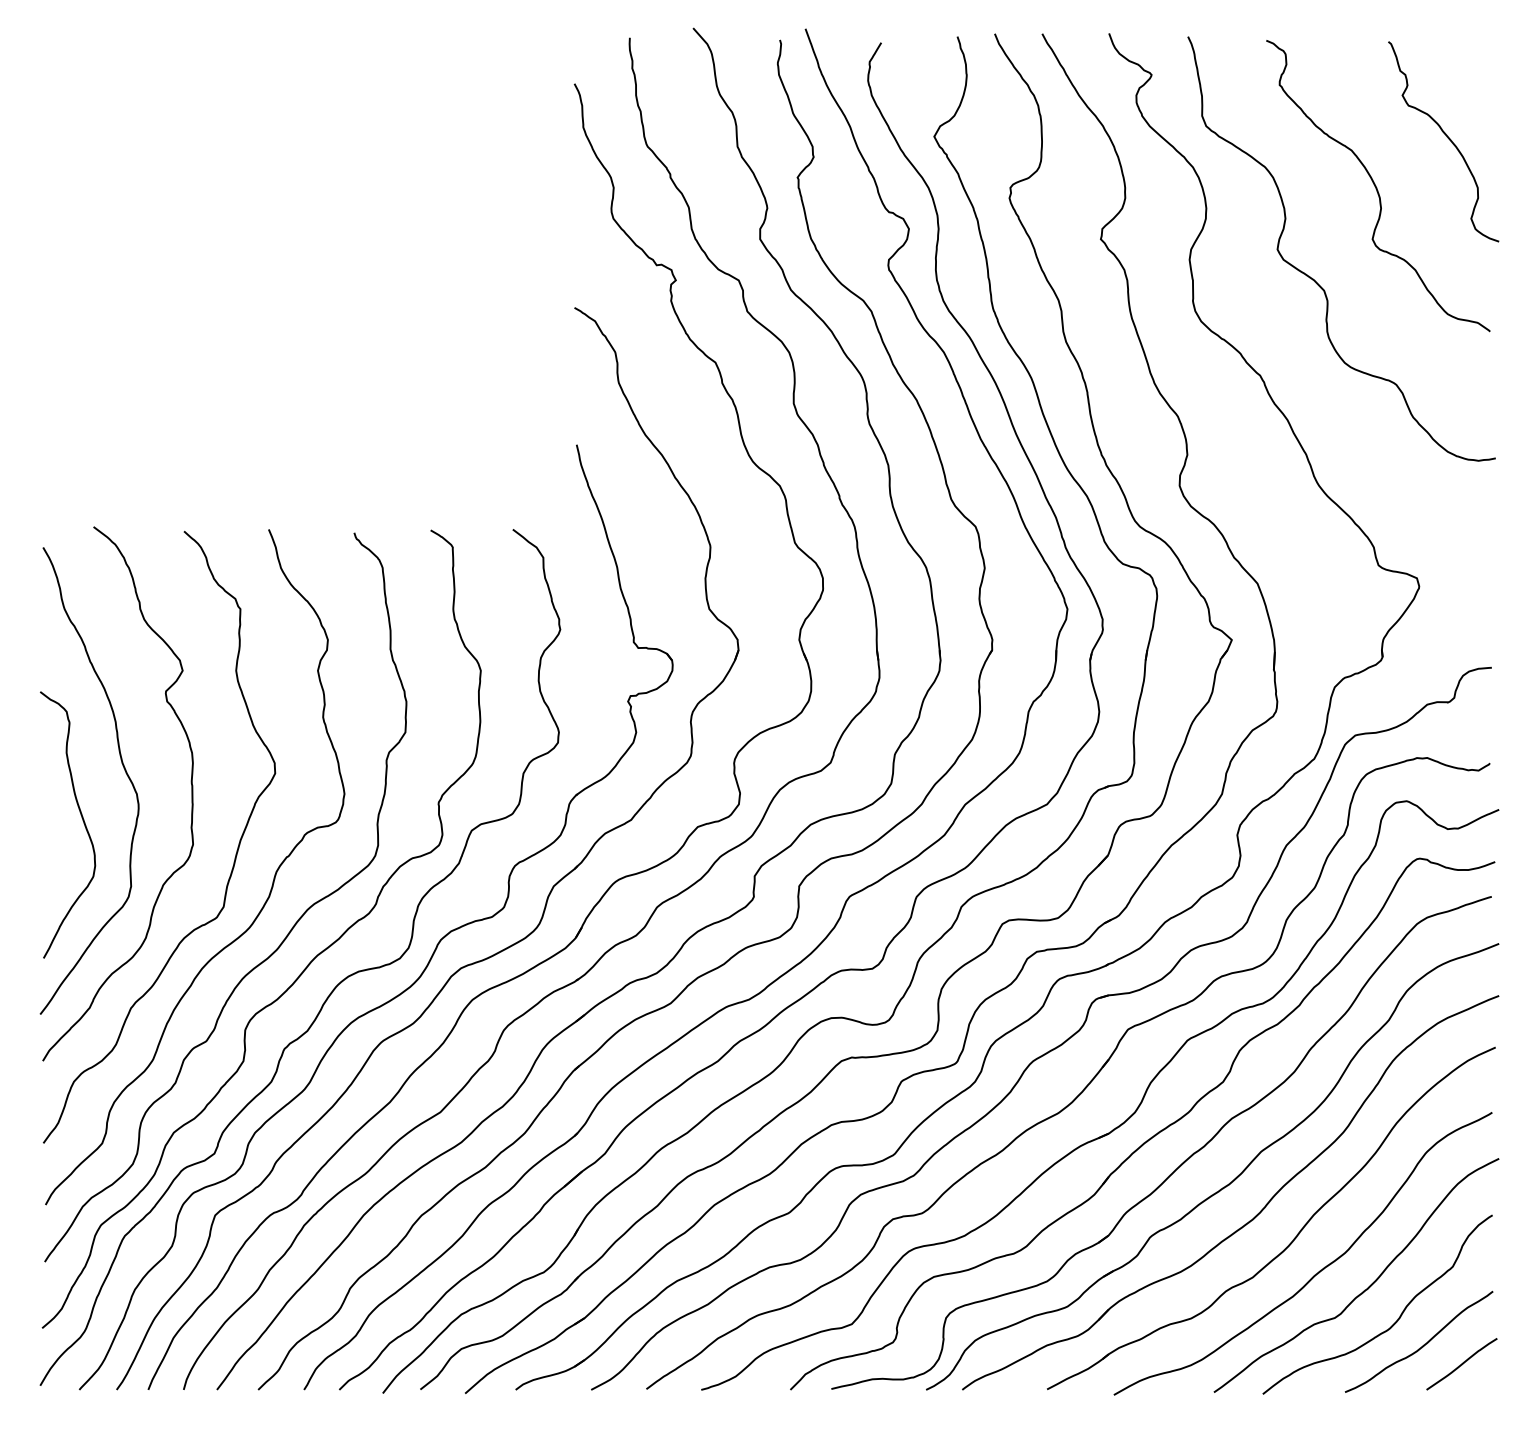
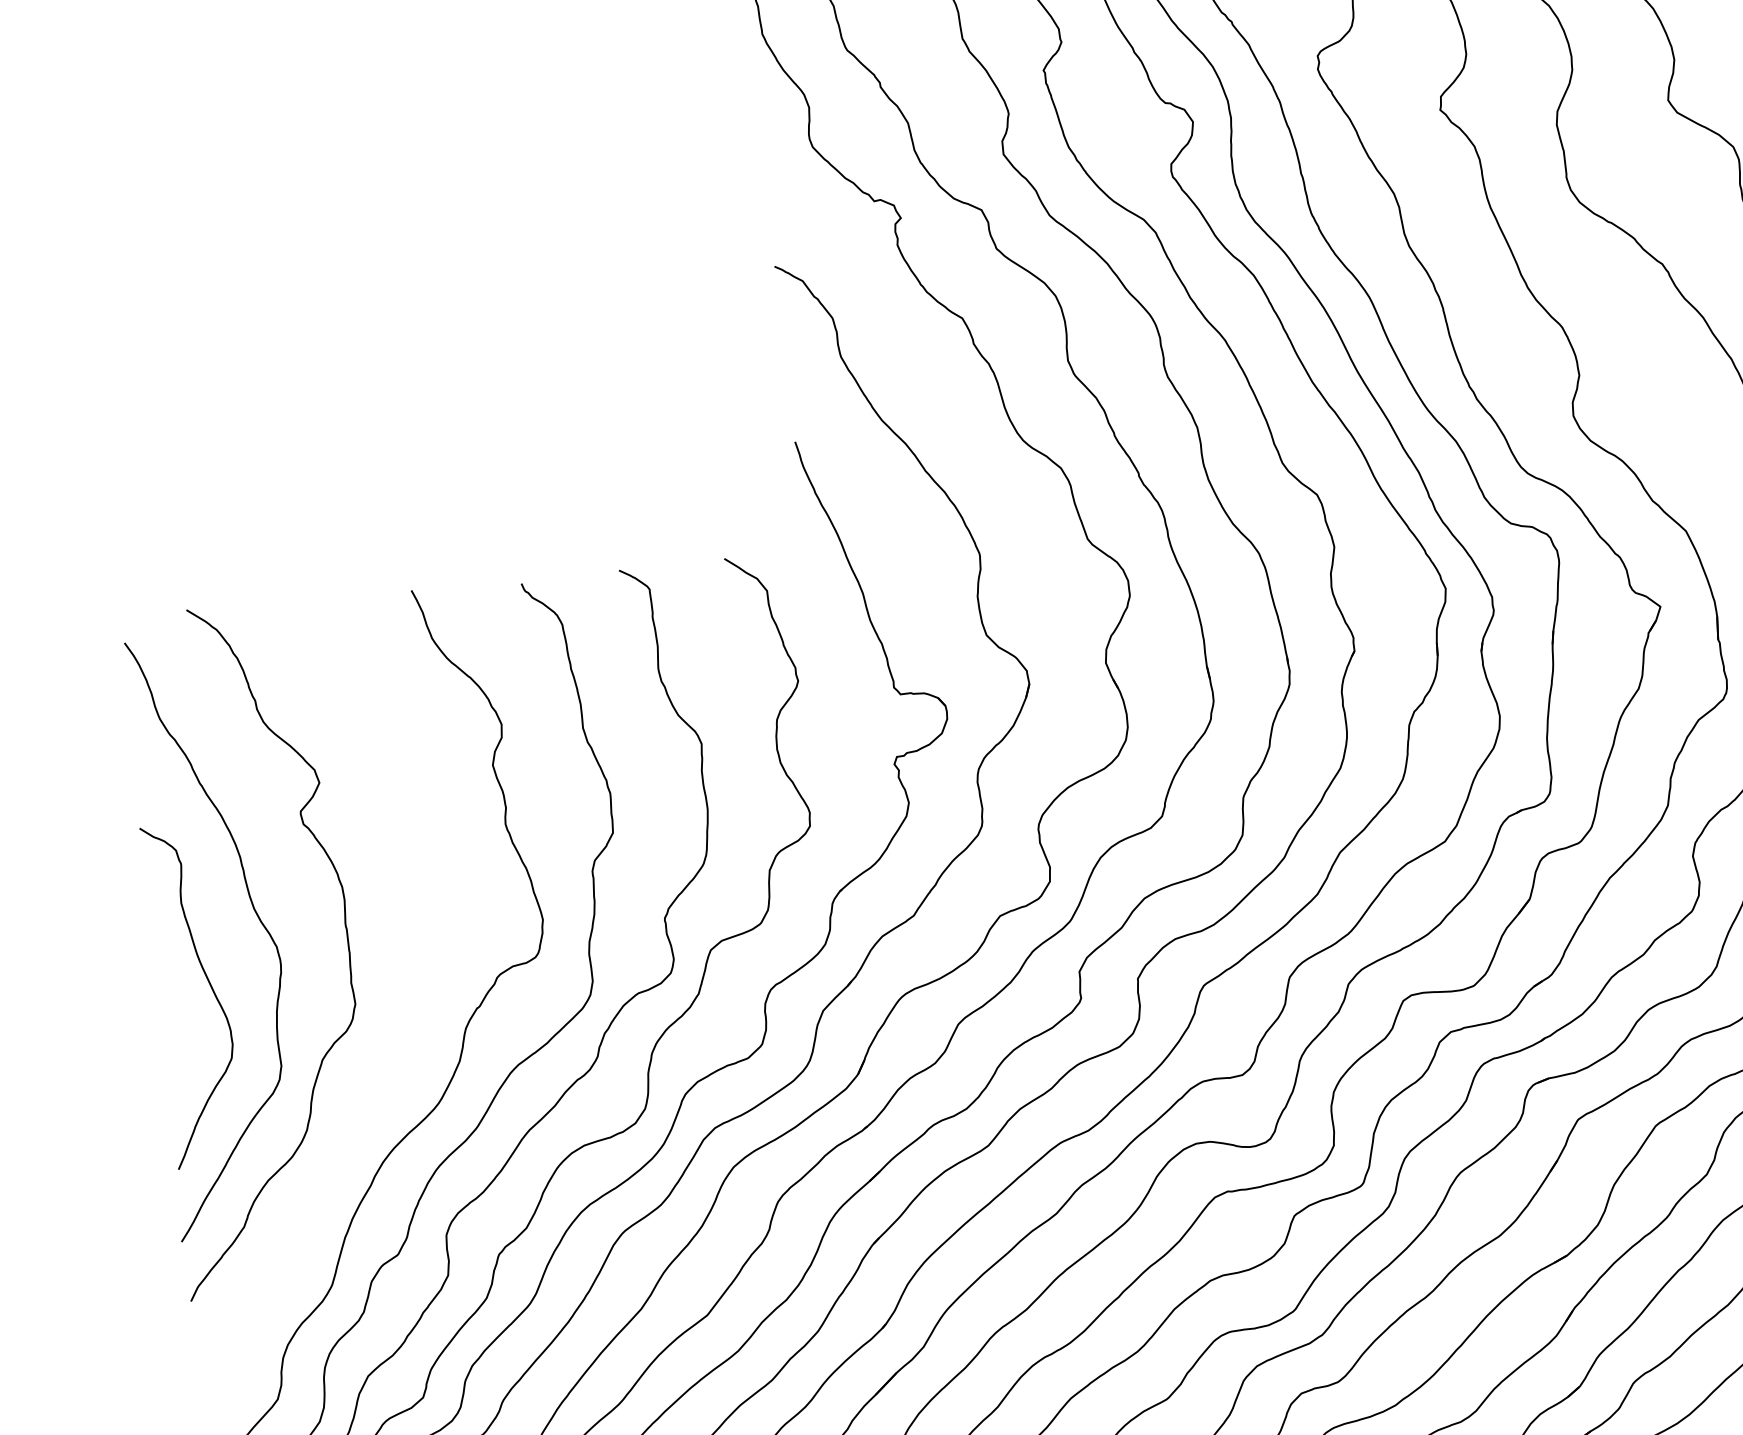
curve: (235, 853) -> (410, 1010), removed

